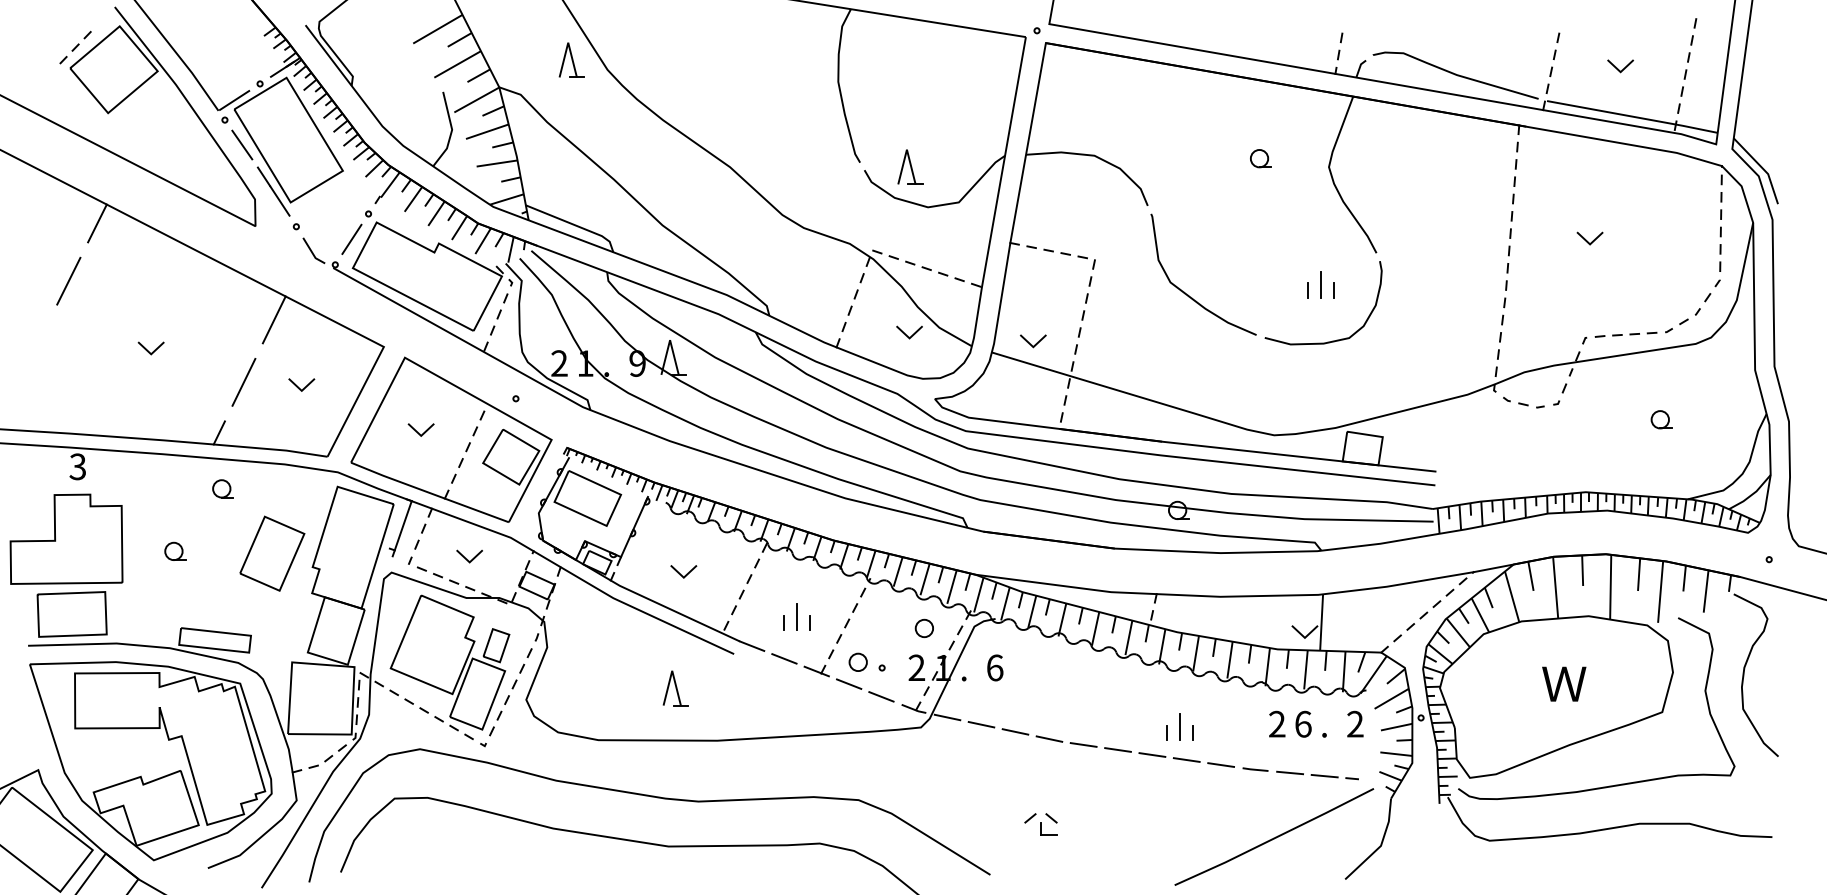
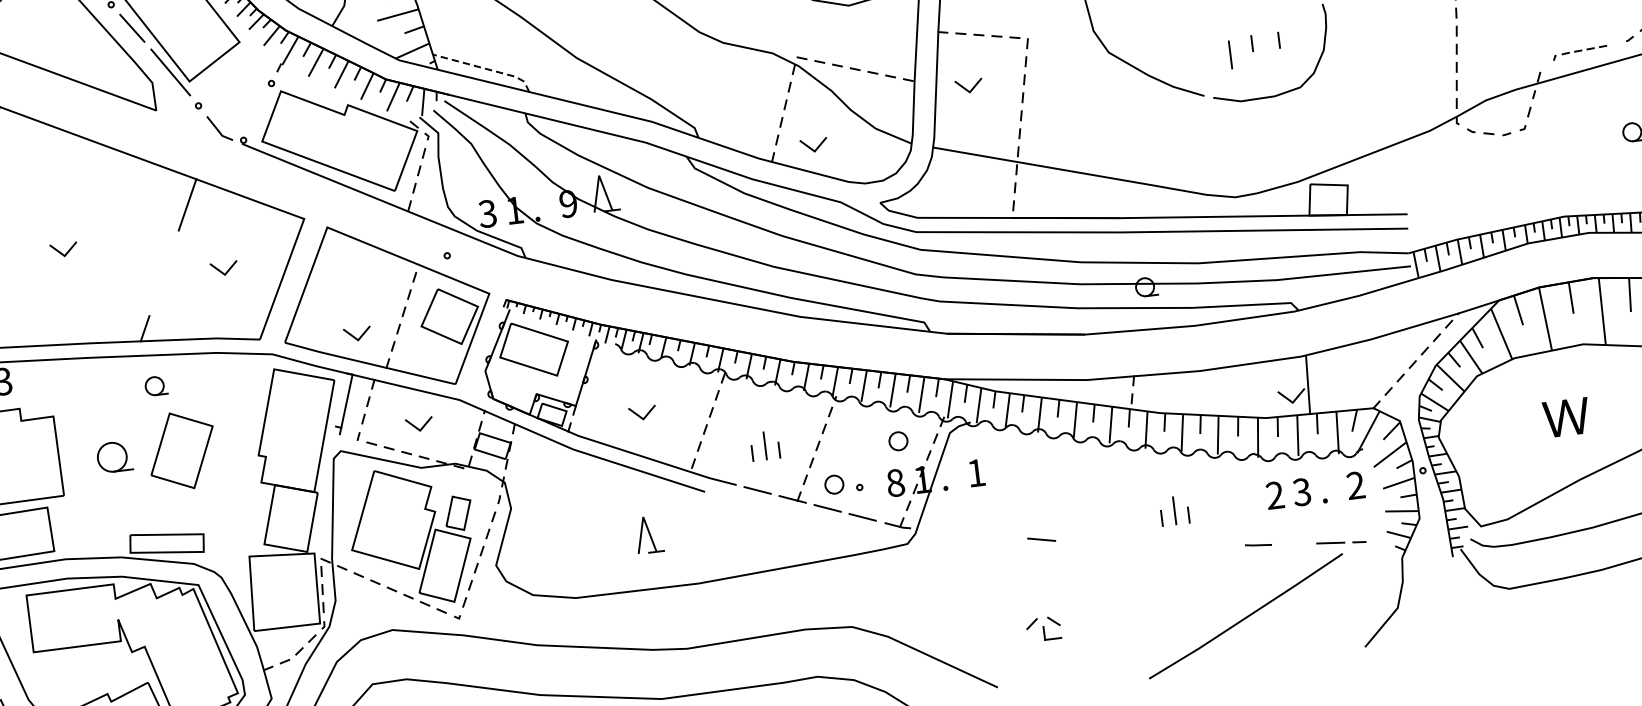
line: (574, 224) -> (485, 68), solid -> dashed
line: (351, 238) -> (257, 111), removed
line: (1320, 284) -> (1229, 54), moved
line: (906, 334) -> (811, 147), moved
part: (1619, 337) -> (1579, 52), size x0.7
line: (1035, 343) -> (971, 88), moved
text: (559, 363) -> (487, 213), 2 -> 3
line: (243, 381) -> (163, 272), removed
line: (417, 431) -> (353, 336), moved
part: (175, 550) -> (114, 455), size x1.6
part: (272, 553) -> (182, 450), moved
text: (916, 667) -> (895, 482), 2 -> 8
text: (995, 667) -> (976, 472), 6 -> 1
line: (947, 717) -> (933, 530), removed
text: (1302, 723) -> (1301, 491), 6 -> 3
line: (981, 724) -> (969, 533), removed
line: (1015, 731) -> (1005, 536), removed
line: (1083, 744) -> (1077, 540), removed
line: (1117, 749) -> (1113, 541), removed
line: (1152, 754) -> (1150, 542), removed
line: (1186, 759) -> (1185, 543), removed
line: (1221, 764) -> (1222, 544), removed
line: (1290, 772) -> (1294, 543), removed
line: (1275, 836) -> (1247, 615), moved

